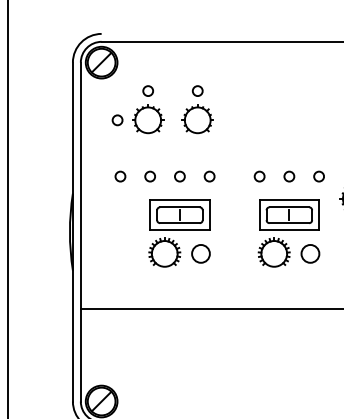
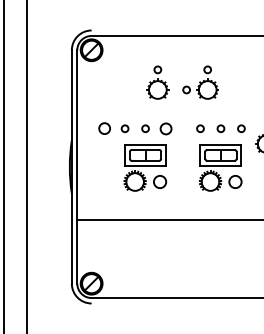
part: (137, 109) -> (200, 82), moved
circle: (120, 176) -> (104, 128), size x1.6
circle: (208, 176) -> (165, 128), size x1.6

